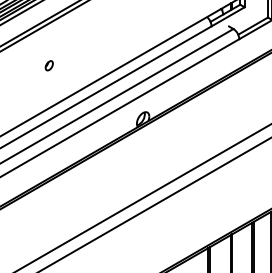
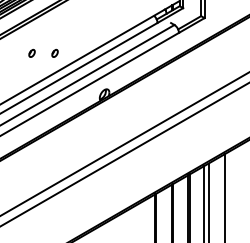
part: (78, 64) -> (54, 52), added

